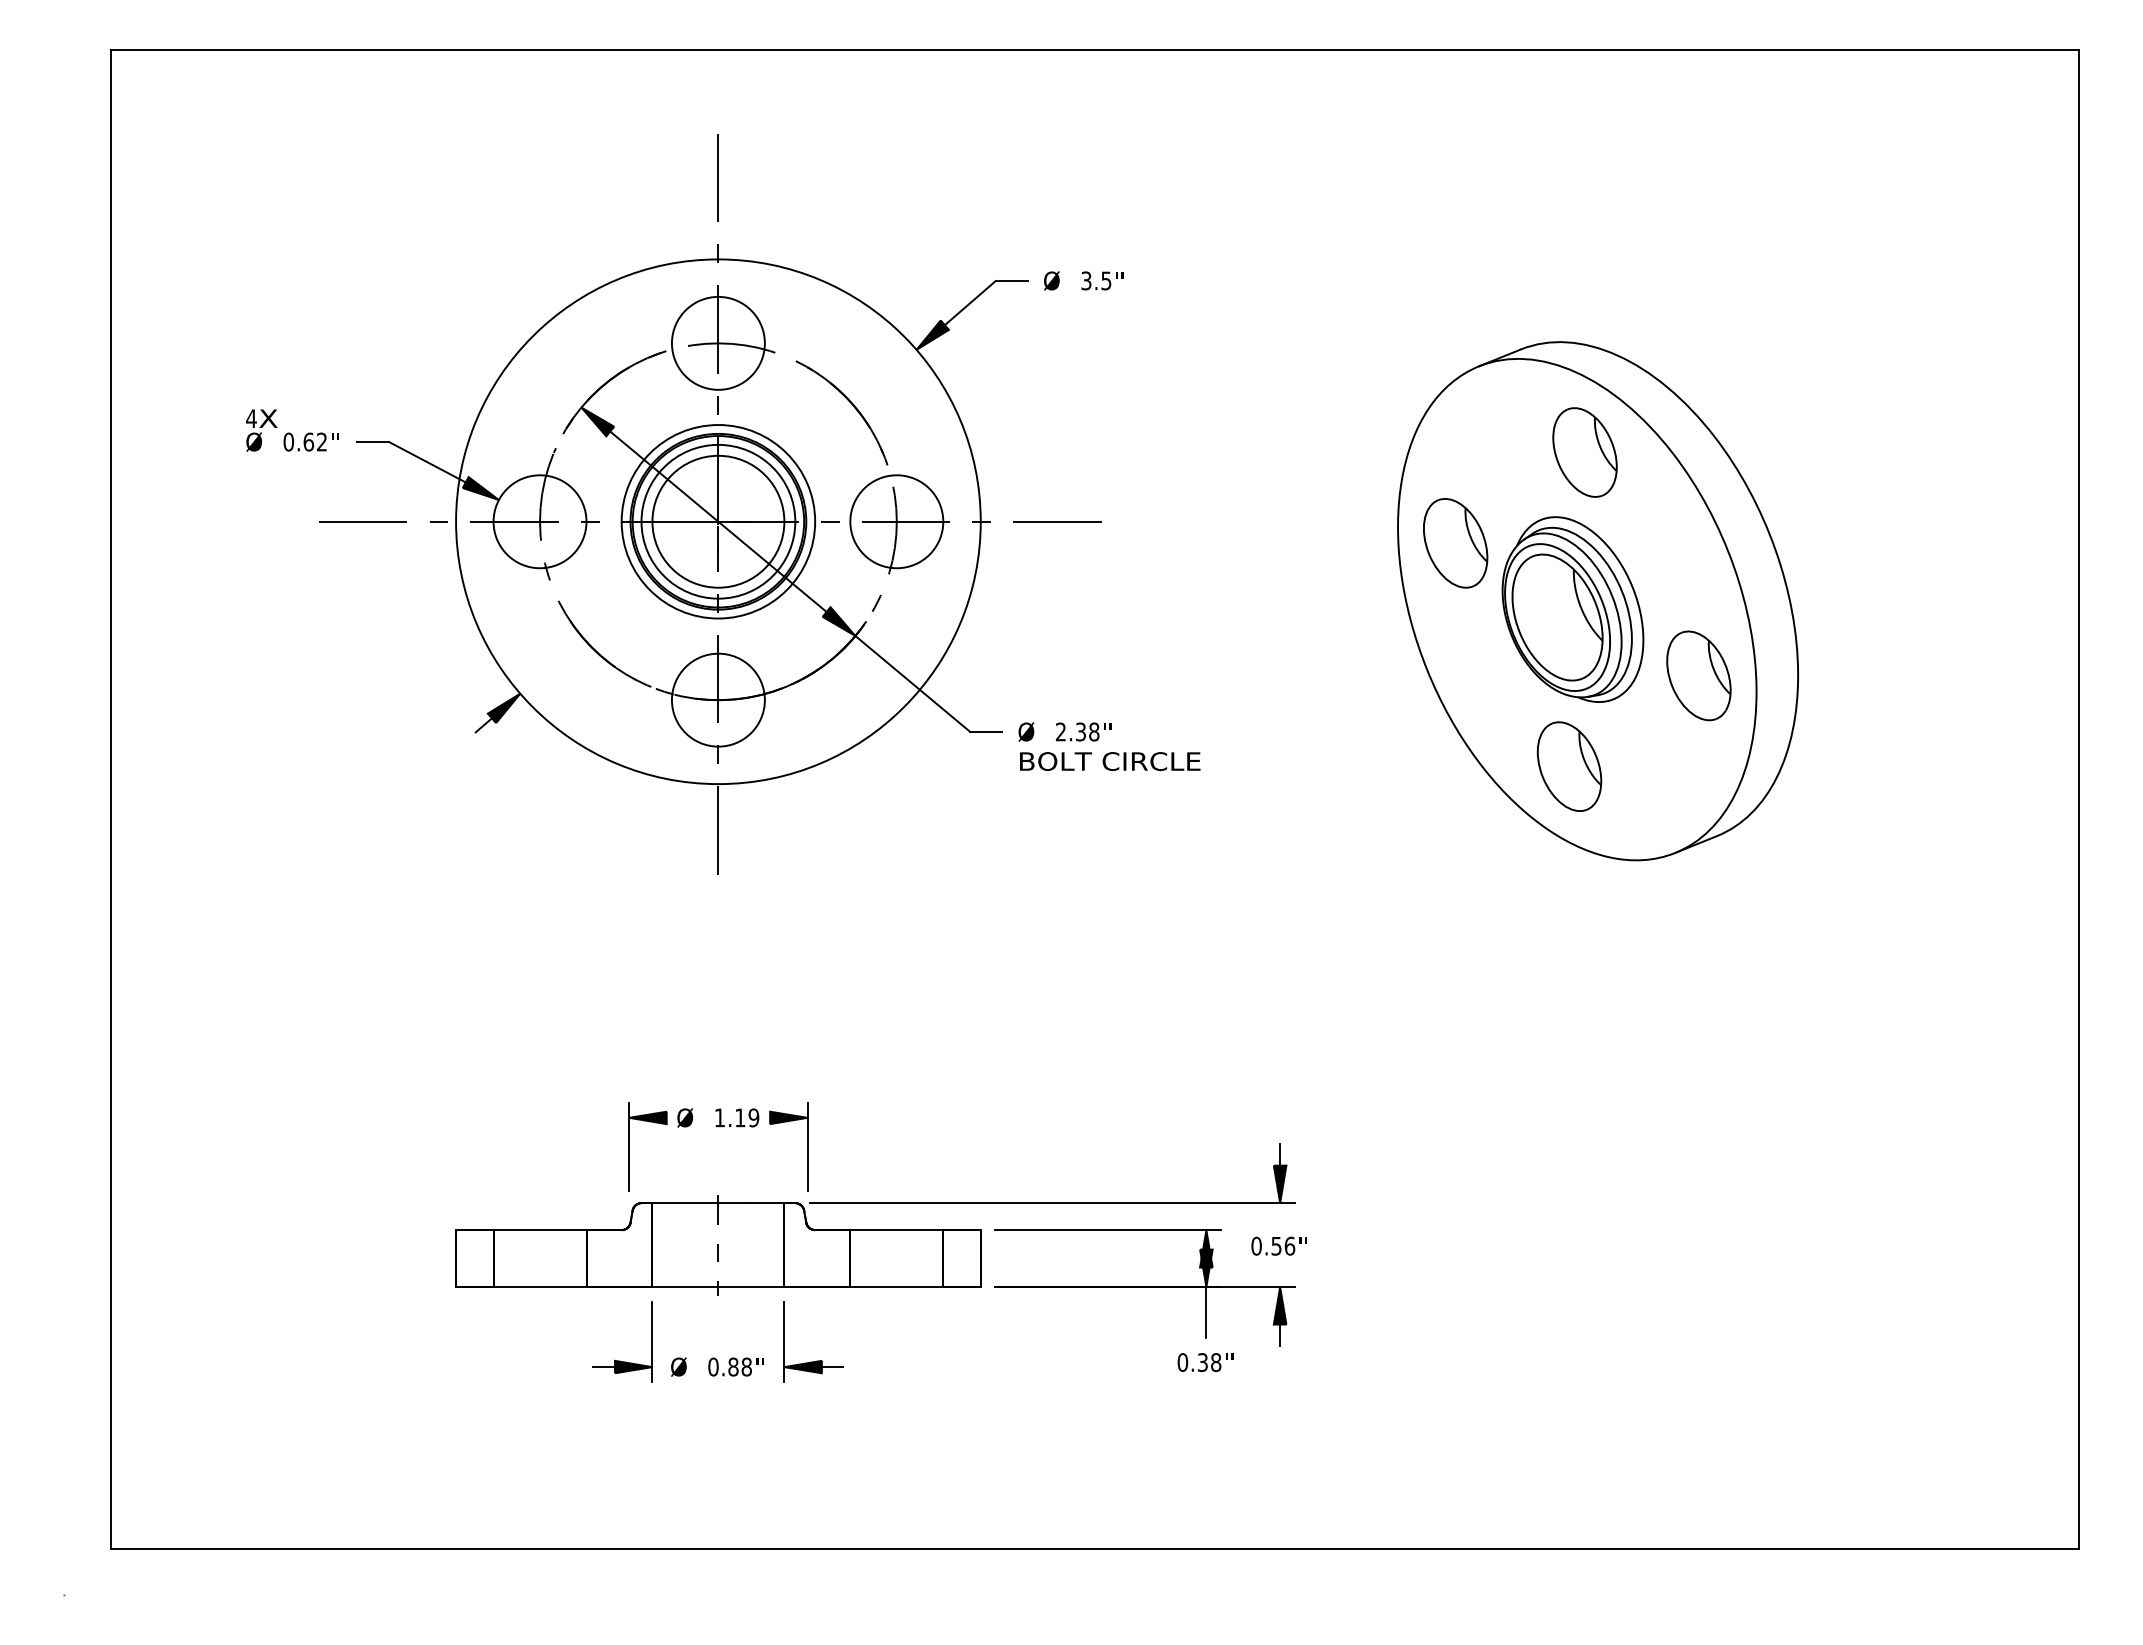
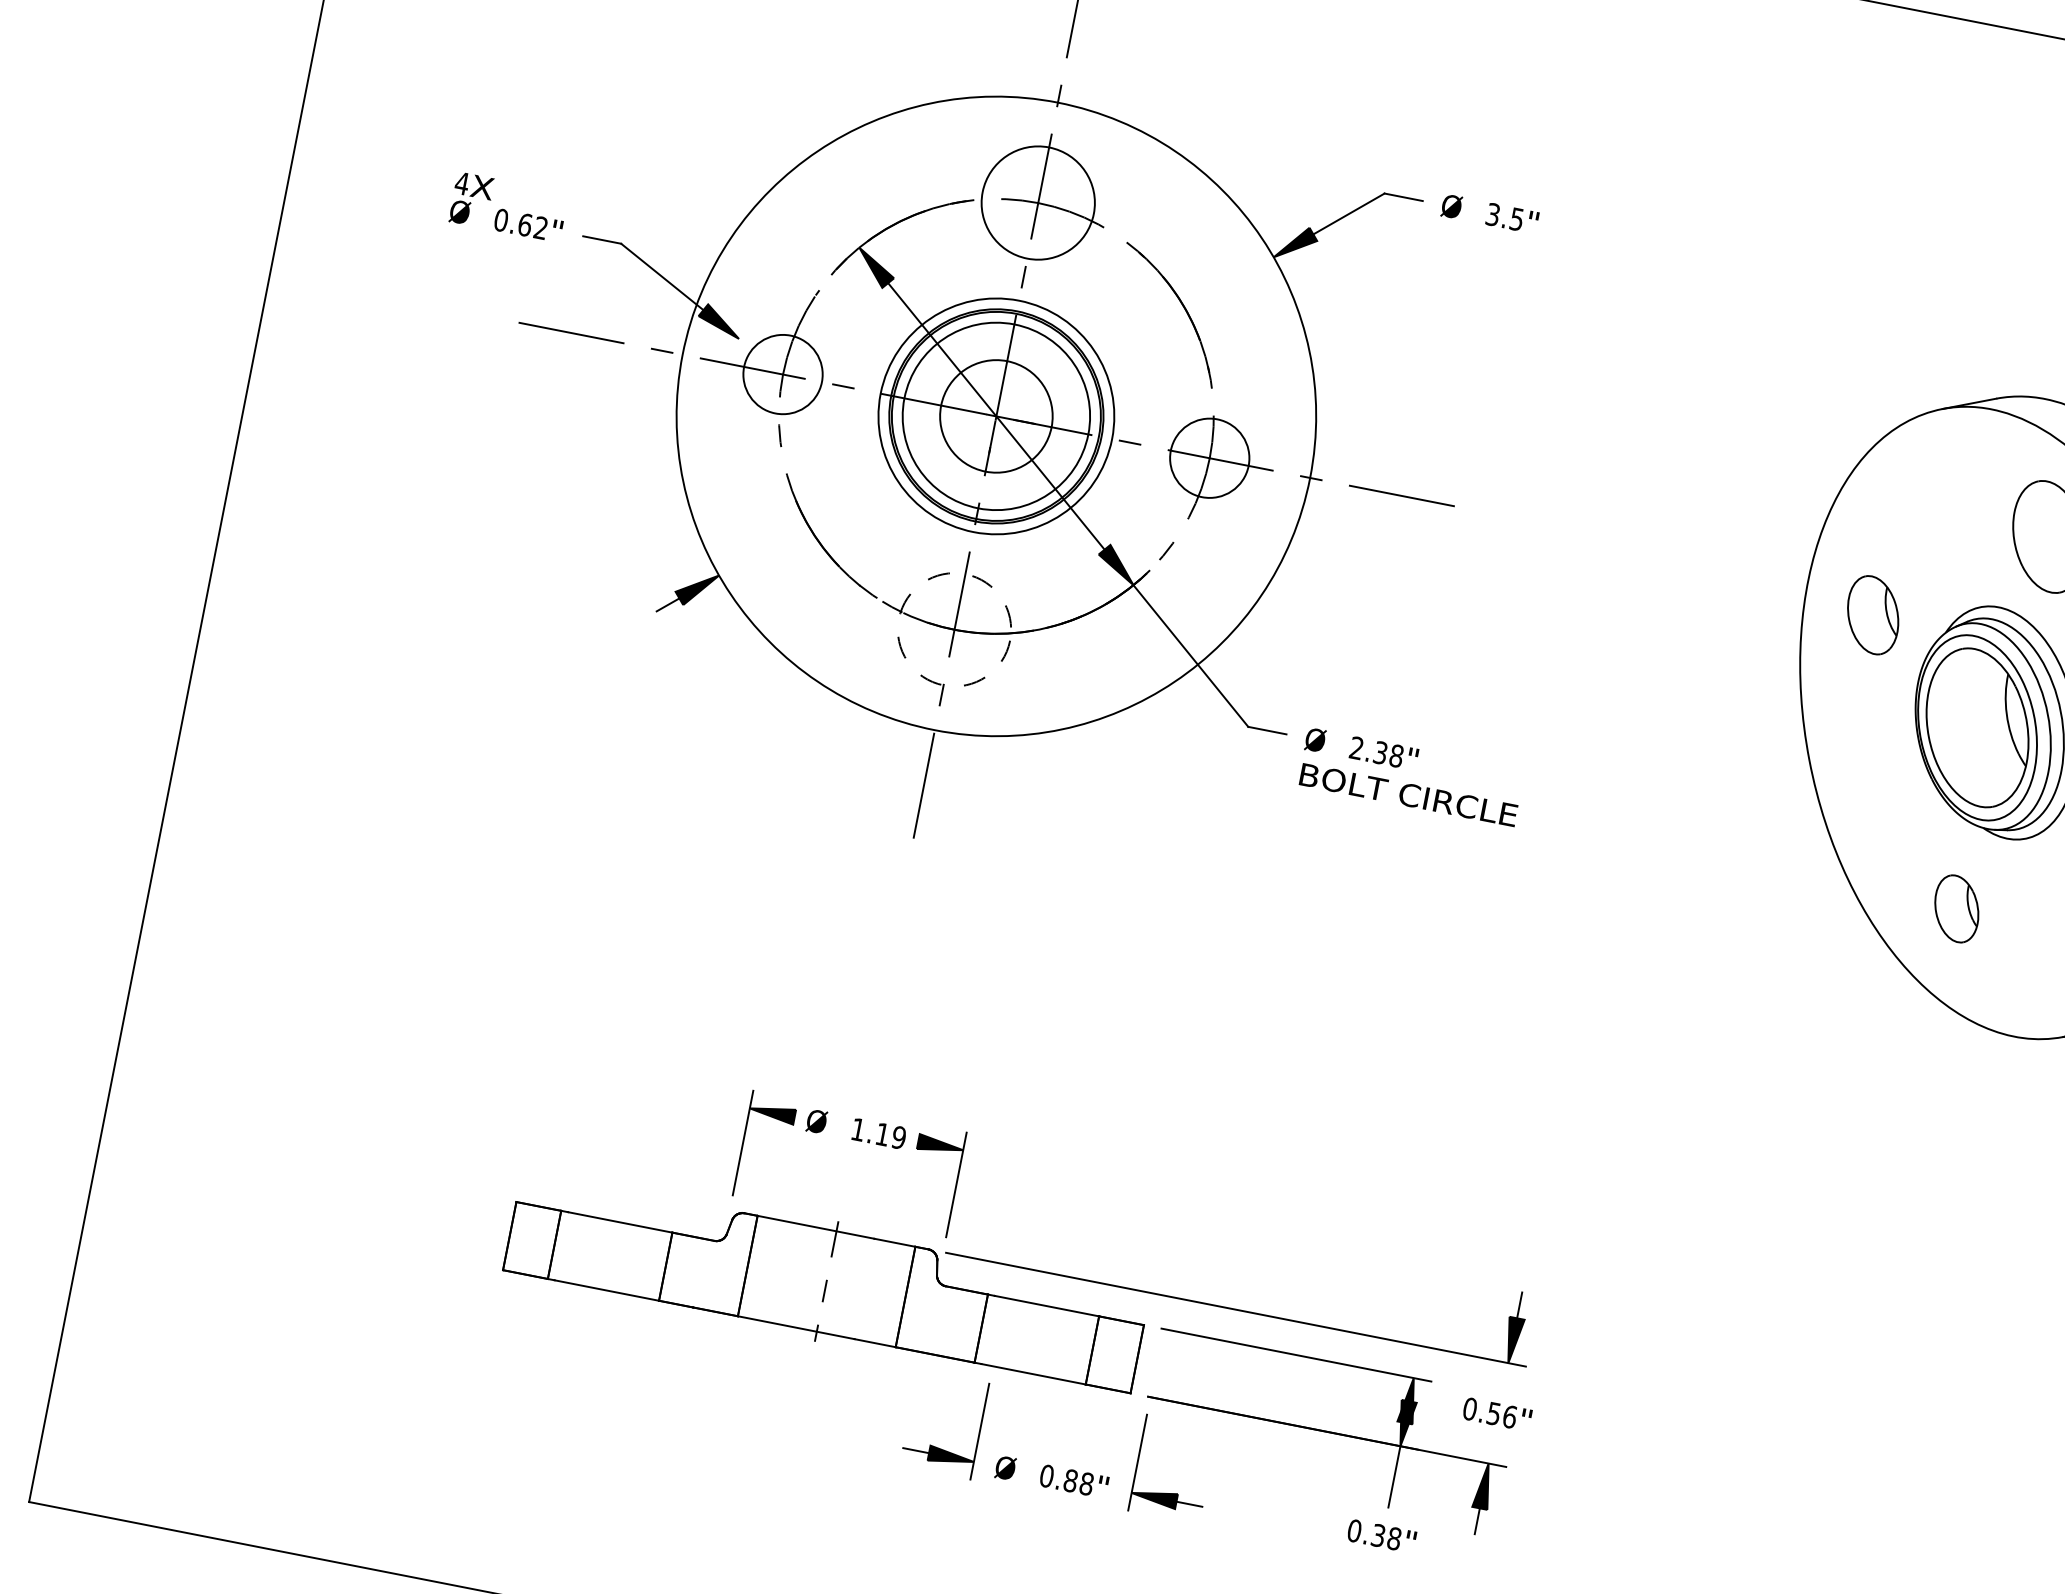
circle: (539, 521) -> (782, 374), size x0.7
circle: (718, 521) -> (996, 416), size x0.7
circle: (896, 521) -> (1209, 457), size x0.7
part: (1455, 543) -> (1872, 615), size x0.7
circle: (717, 699) -> (953, 628), solid -> dashed
part: (1569, 766) -> (1956, 908), size x0.6
part: (714, 1357) -> (1050, 1465), moved

